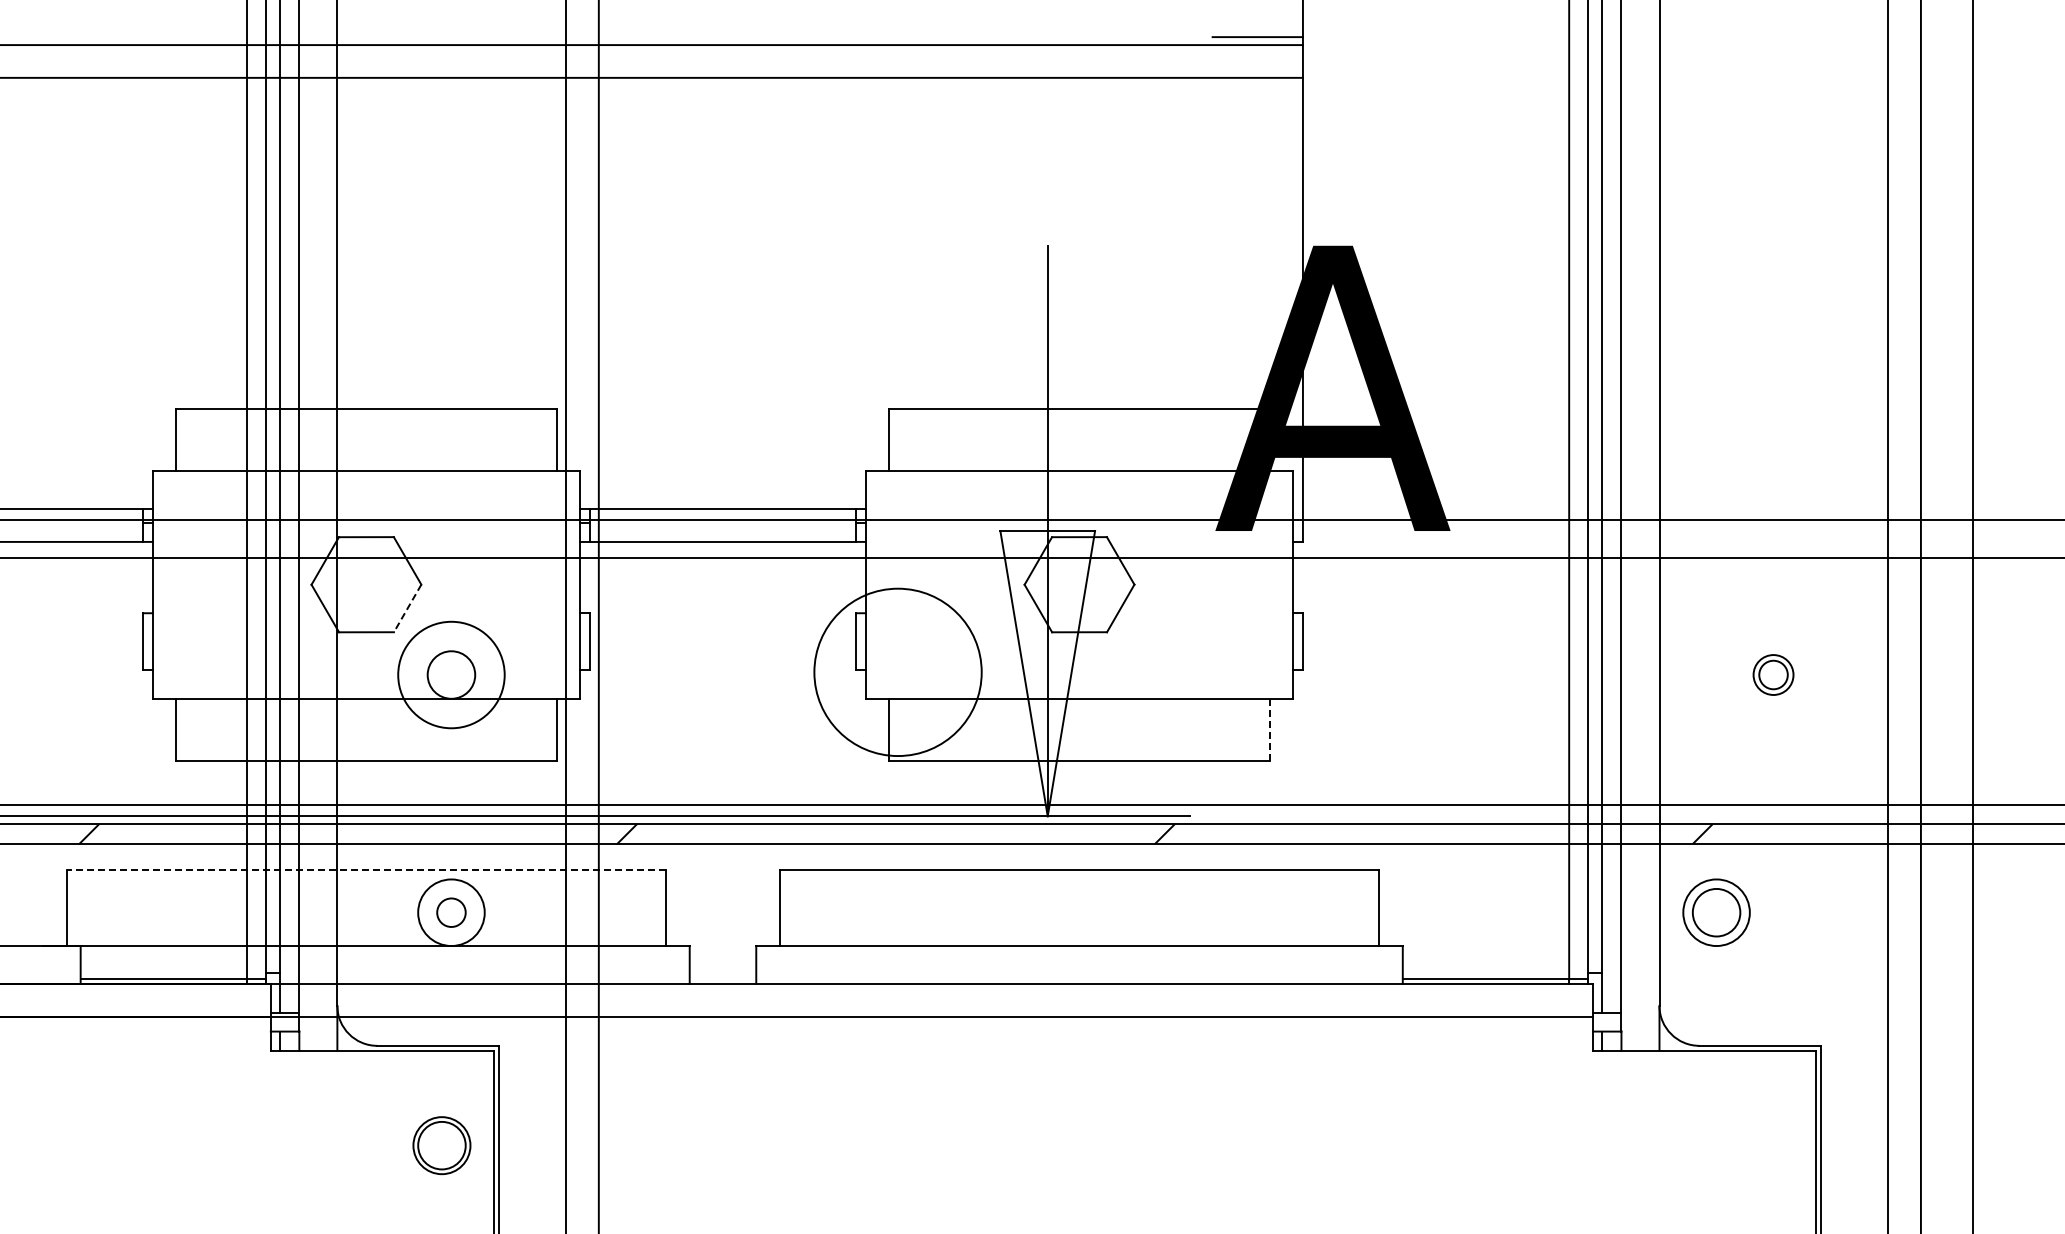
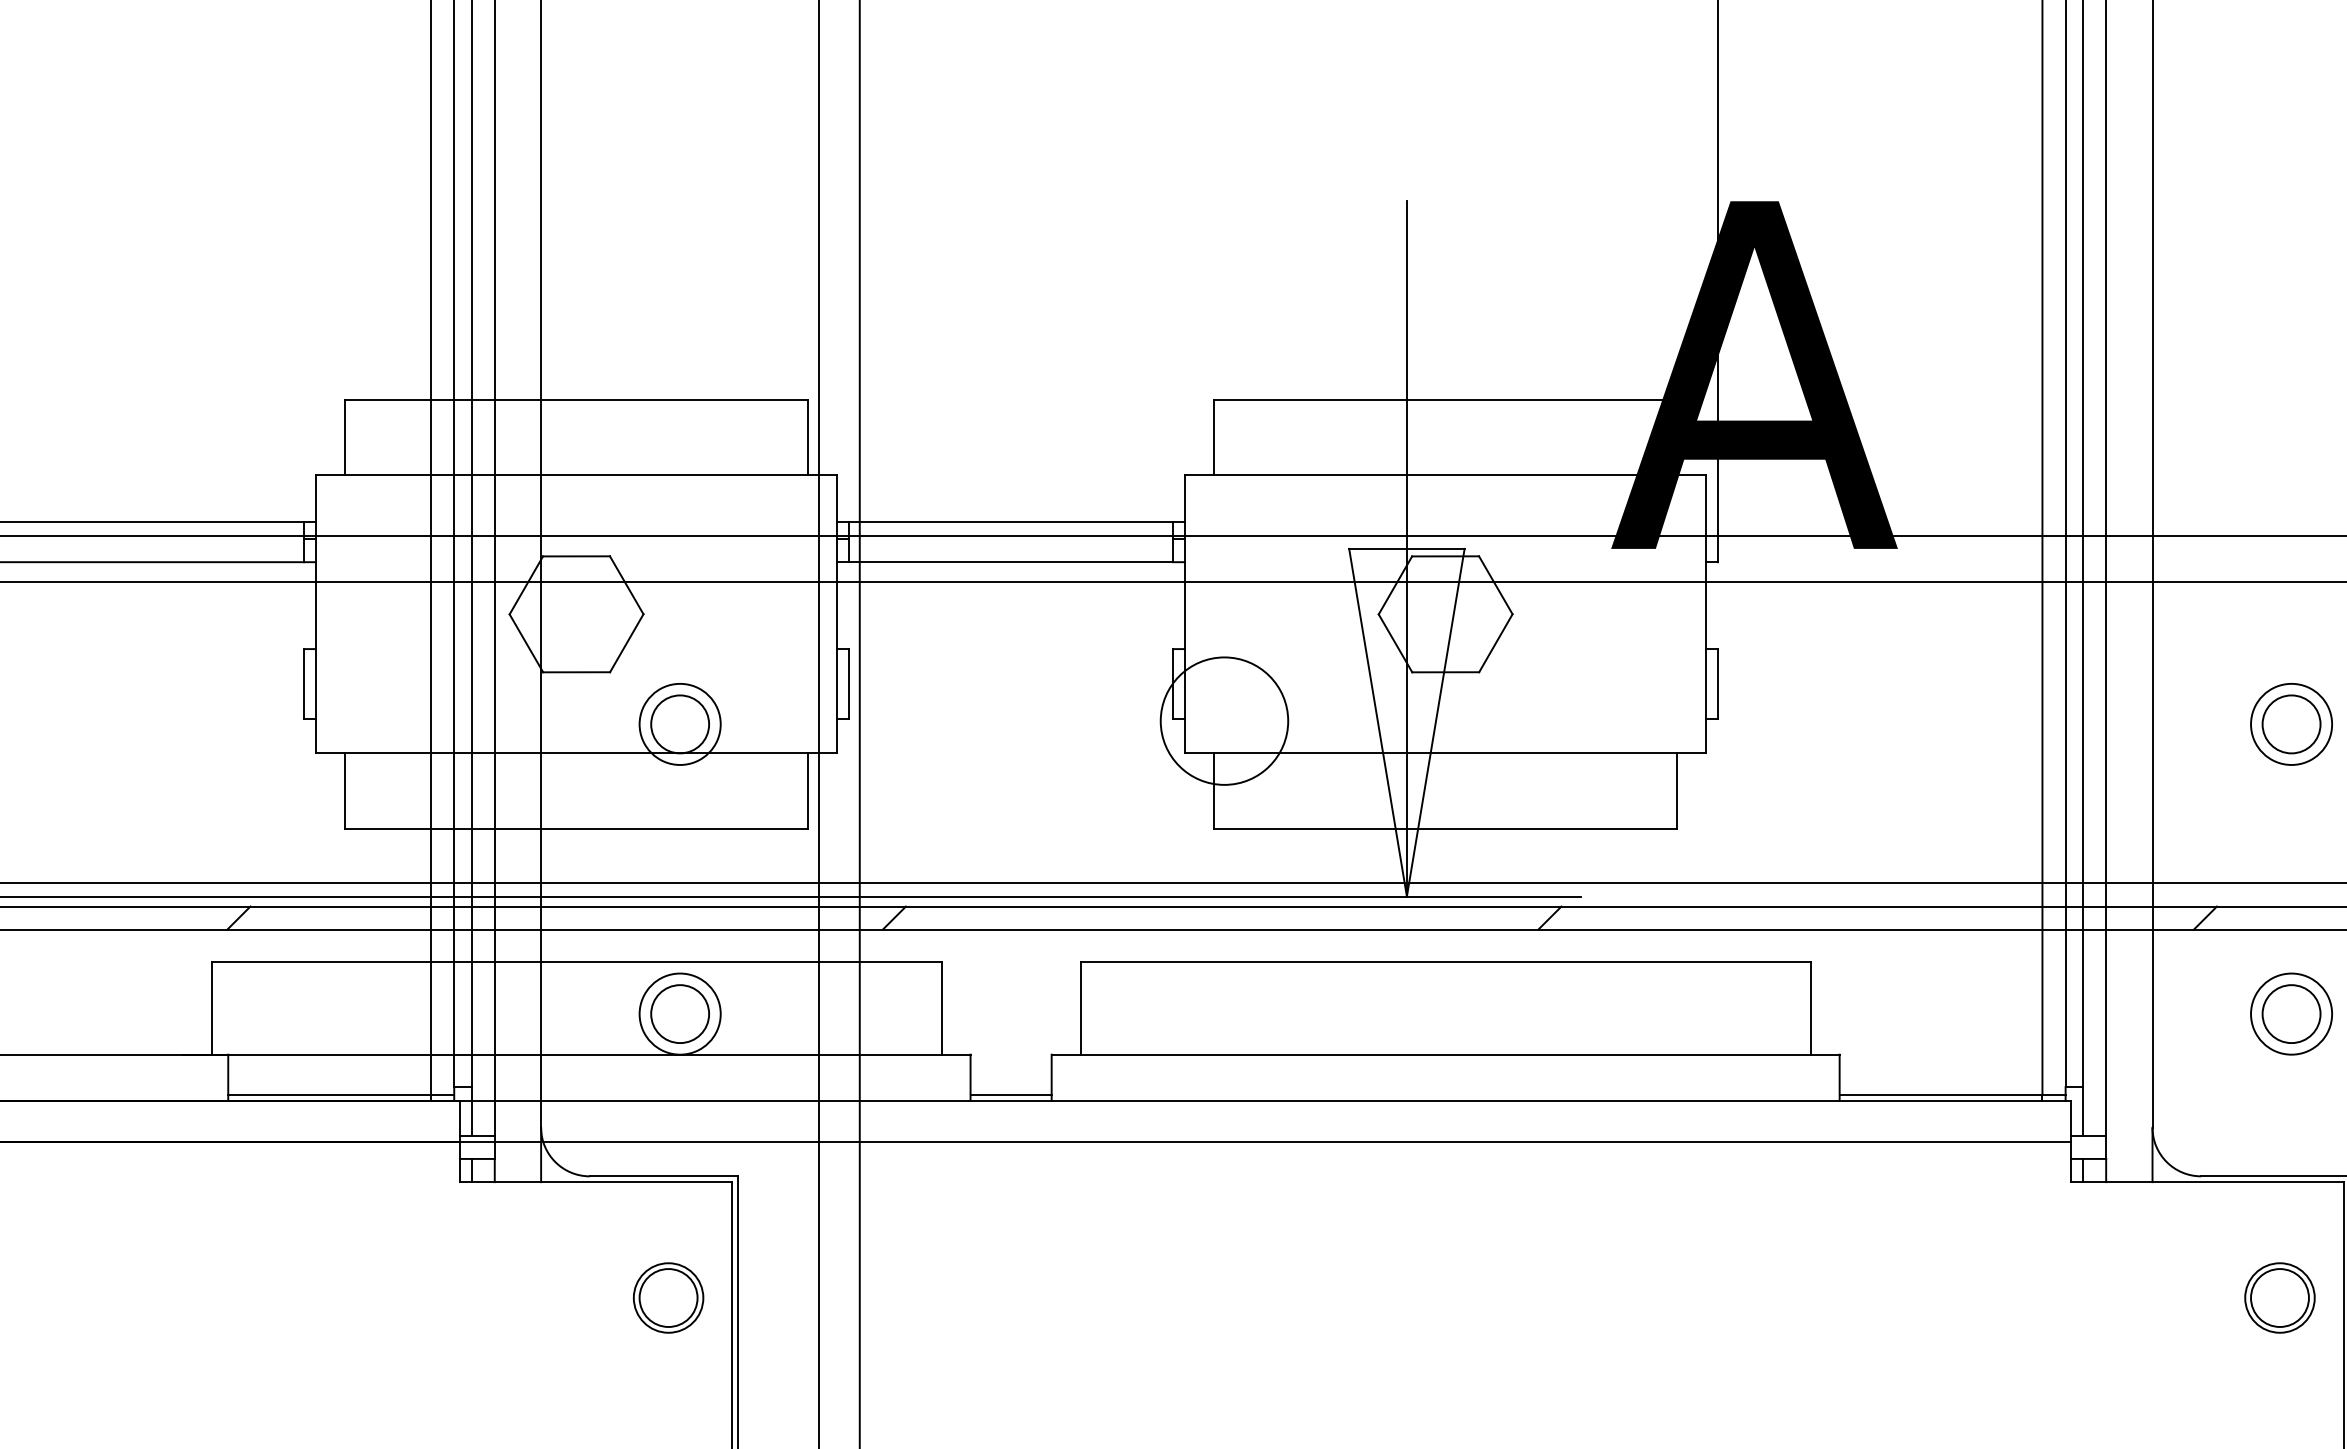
line: (407, 608) -> (626, 643), dashed -> solid
circle: (897, 672) -> (1223, 721), size x0.62
circle: (451, 674) -> (680, 723), size x0.62
part: (1773, 674) -> (2291, 723), size x1.67
line: (1269, 729) -> (1677, 790), dashed -> solid
line: (365, 869) -> (575, 961), dashed -> solid
circle: (451, 912) -> (680, 1013), size x1.67
part: (1716, 912) -> (2291, 1013), moved
line: (722, 979) -> (1010, 1095), added
part: (1763, 1145) -> (2279, 1297), added

